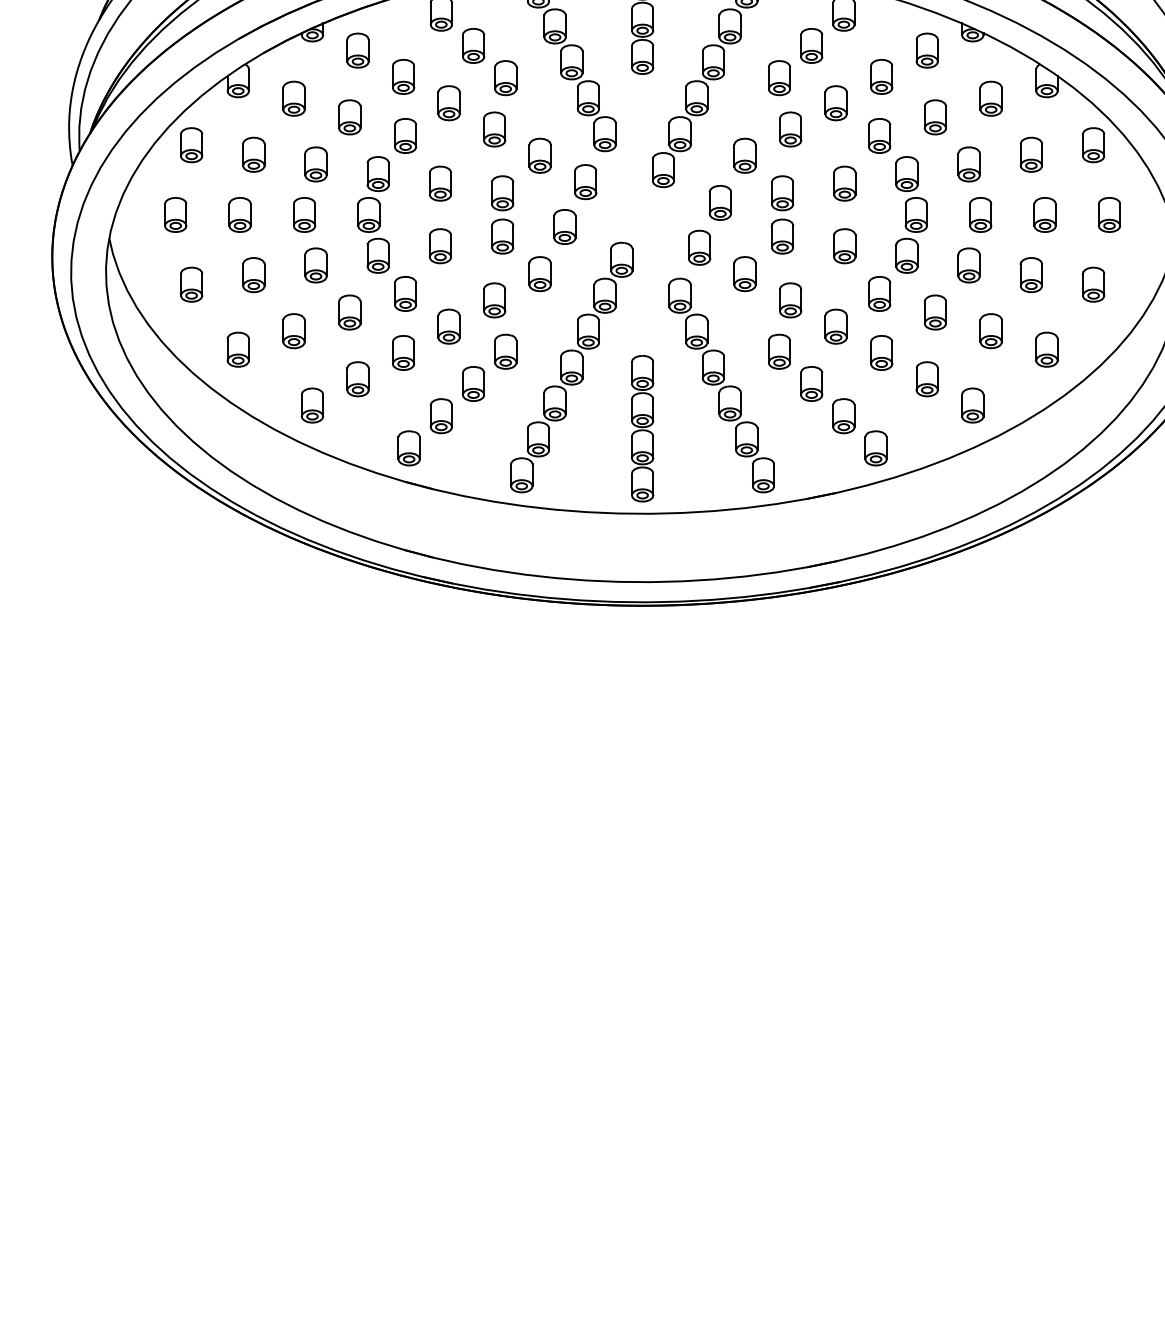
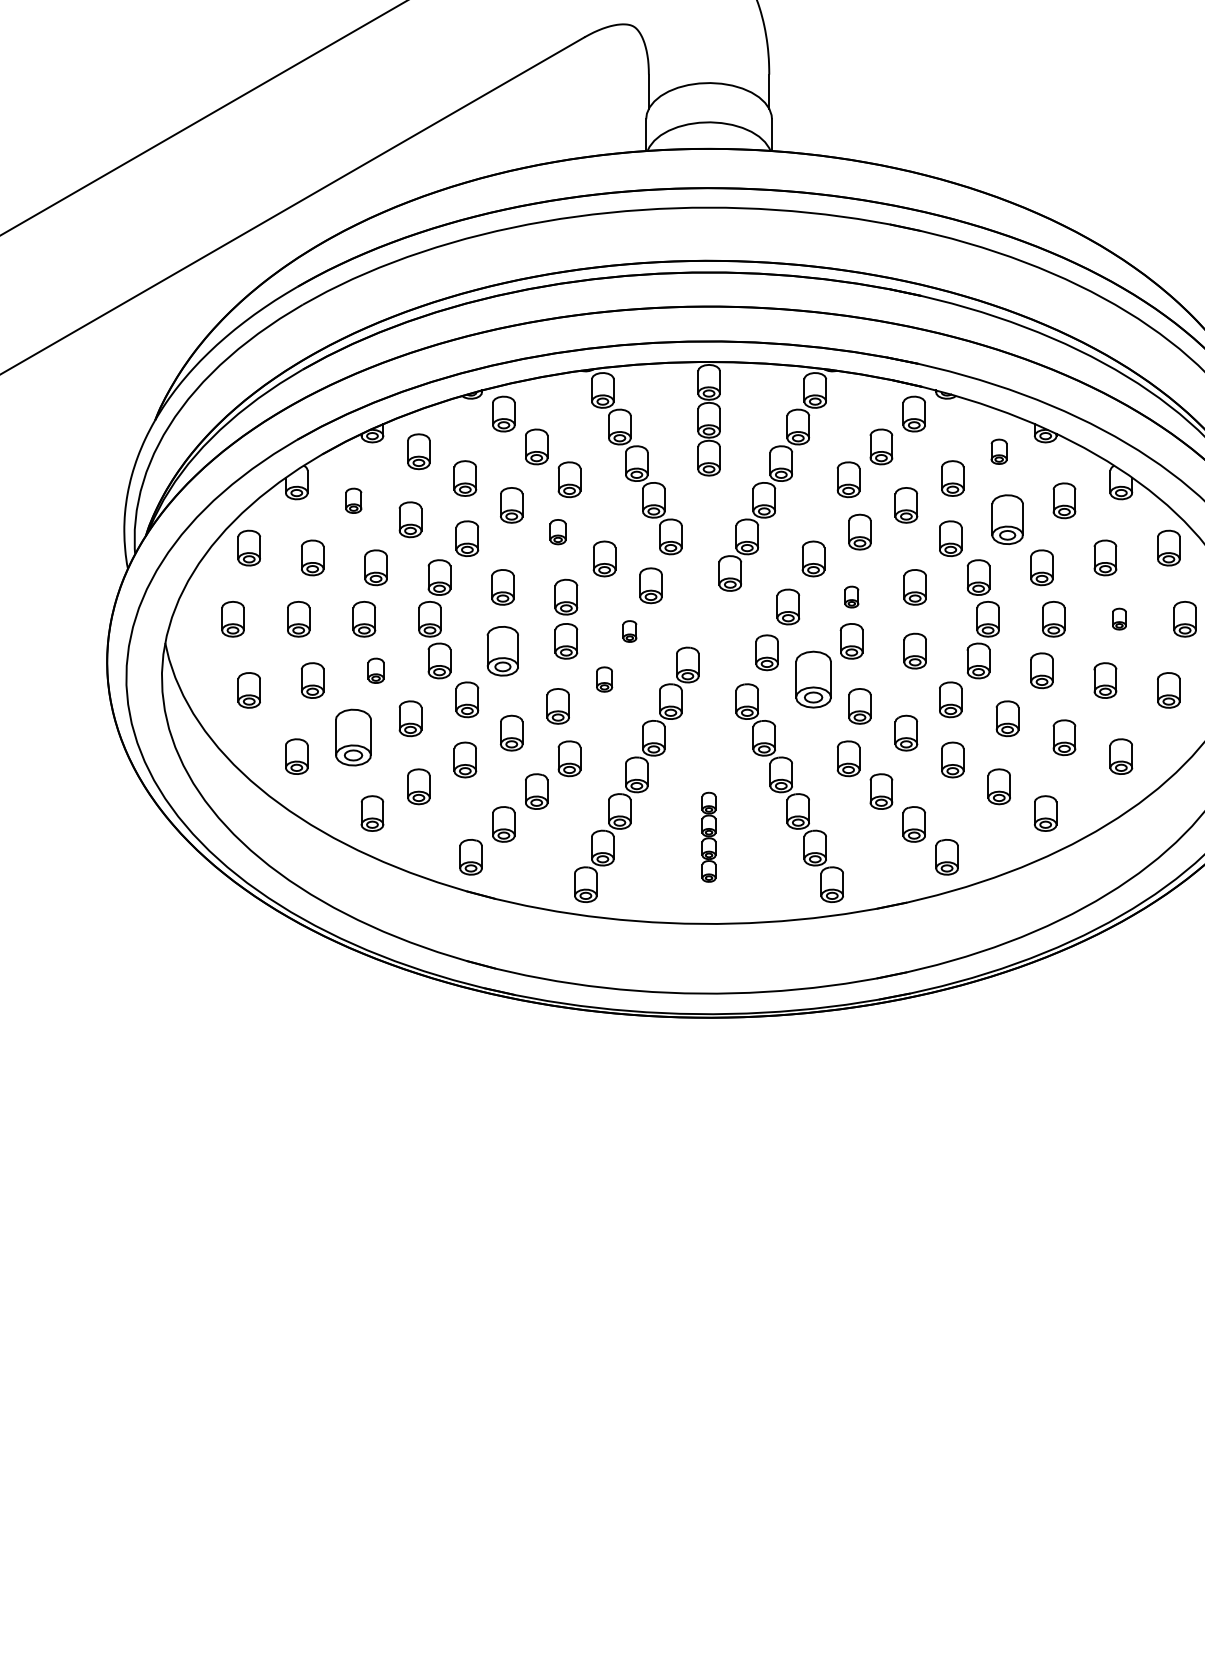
part: (926, 50) -> (998, 451), size x0.7
part: (293, 98) -> (353, 500), size x0.7
part: (935, 117) -> (1007, 519), size x1.4
part: (493, 128) -> (557, 531), size x0.7
part: (782, 192) -> (851, 596), size x0.6
part: (1045, 214) -> (1119, 618), size x0.6
part: (564, 226) -> (629, 631), size x0.6
part: (440, 245) -> (502, 650), size x1.4
part: (315, 265) -> (375, 670), size x0.7
part: (540, 274) -> (604, 679), size x0.7
part: (745, 274) -> (813, 679), size x1.6
part: (293, 330) -> (353, 737), size x1.6
part: (642, 428) -> (708, 837), size x0.6

